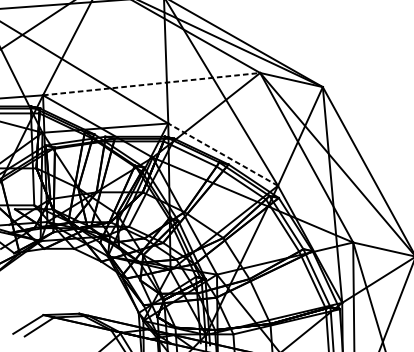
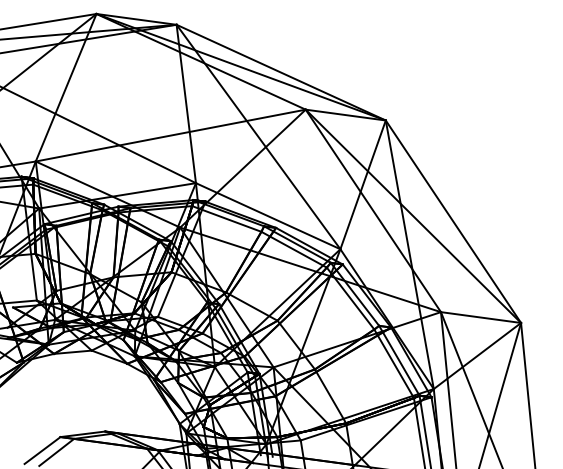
line: (152, 84) -> (171, 135), dashed -> solid
line: (222, 154) -> (267, 216), dashed -> solid

